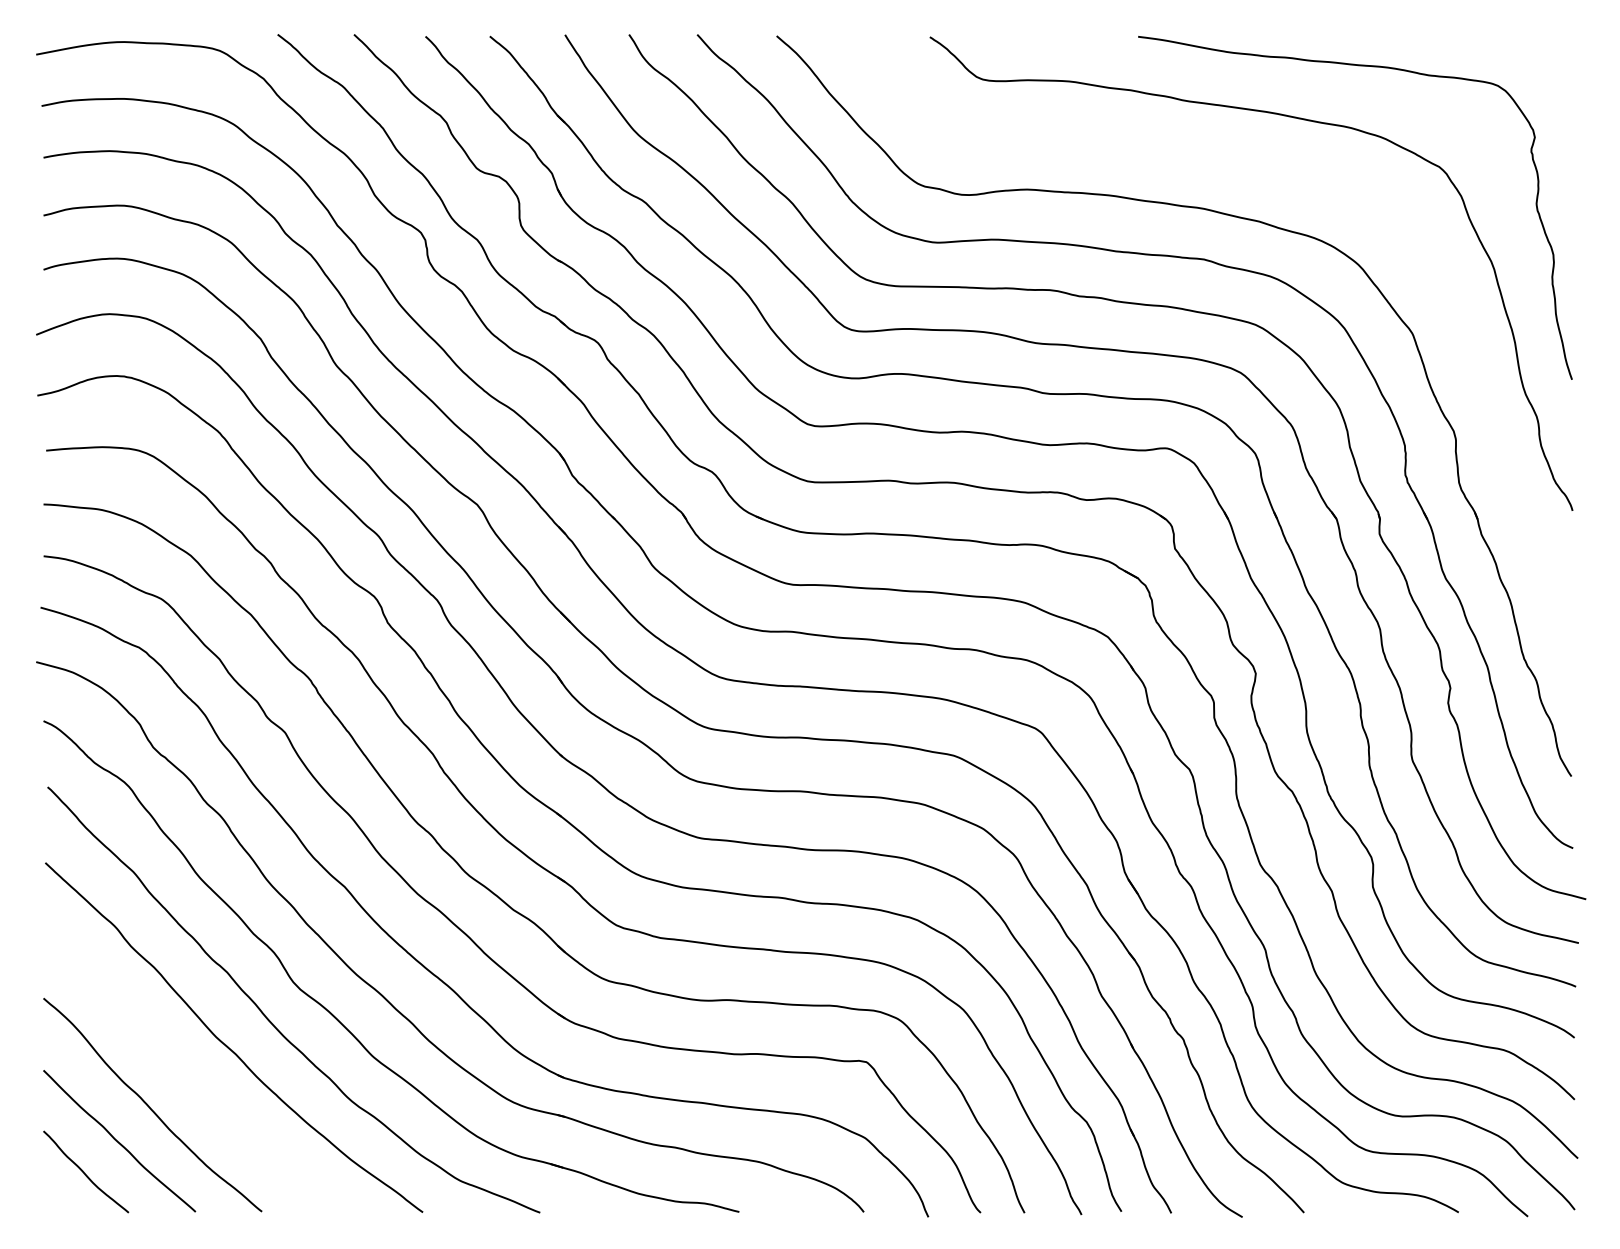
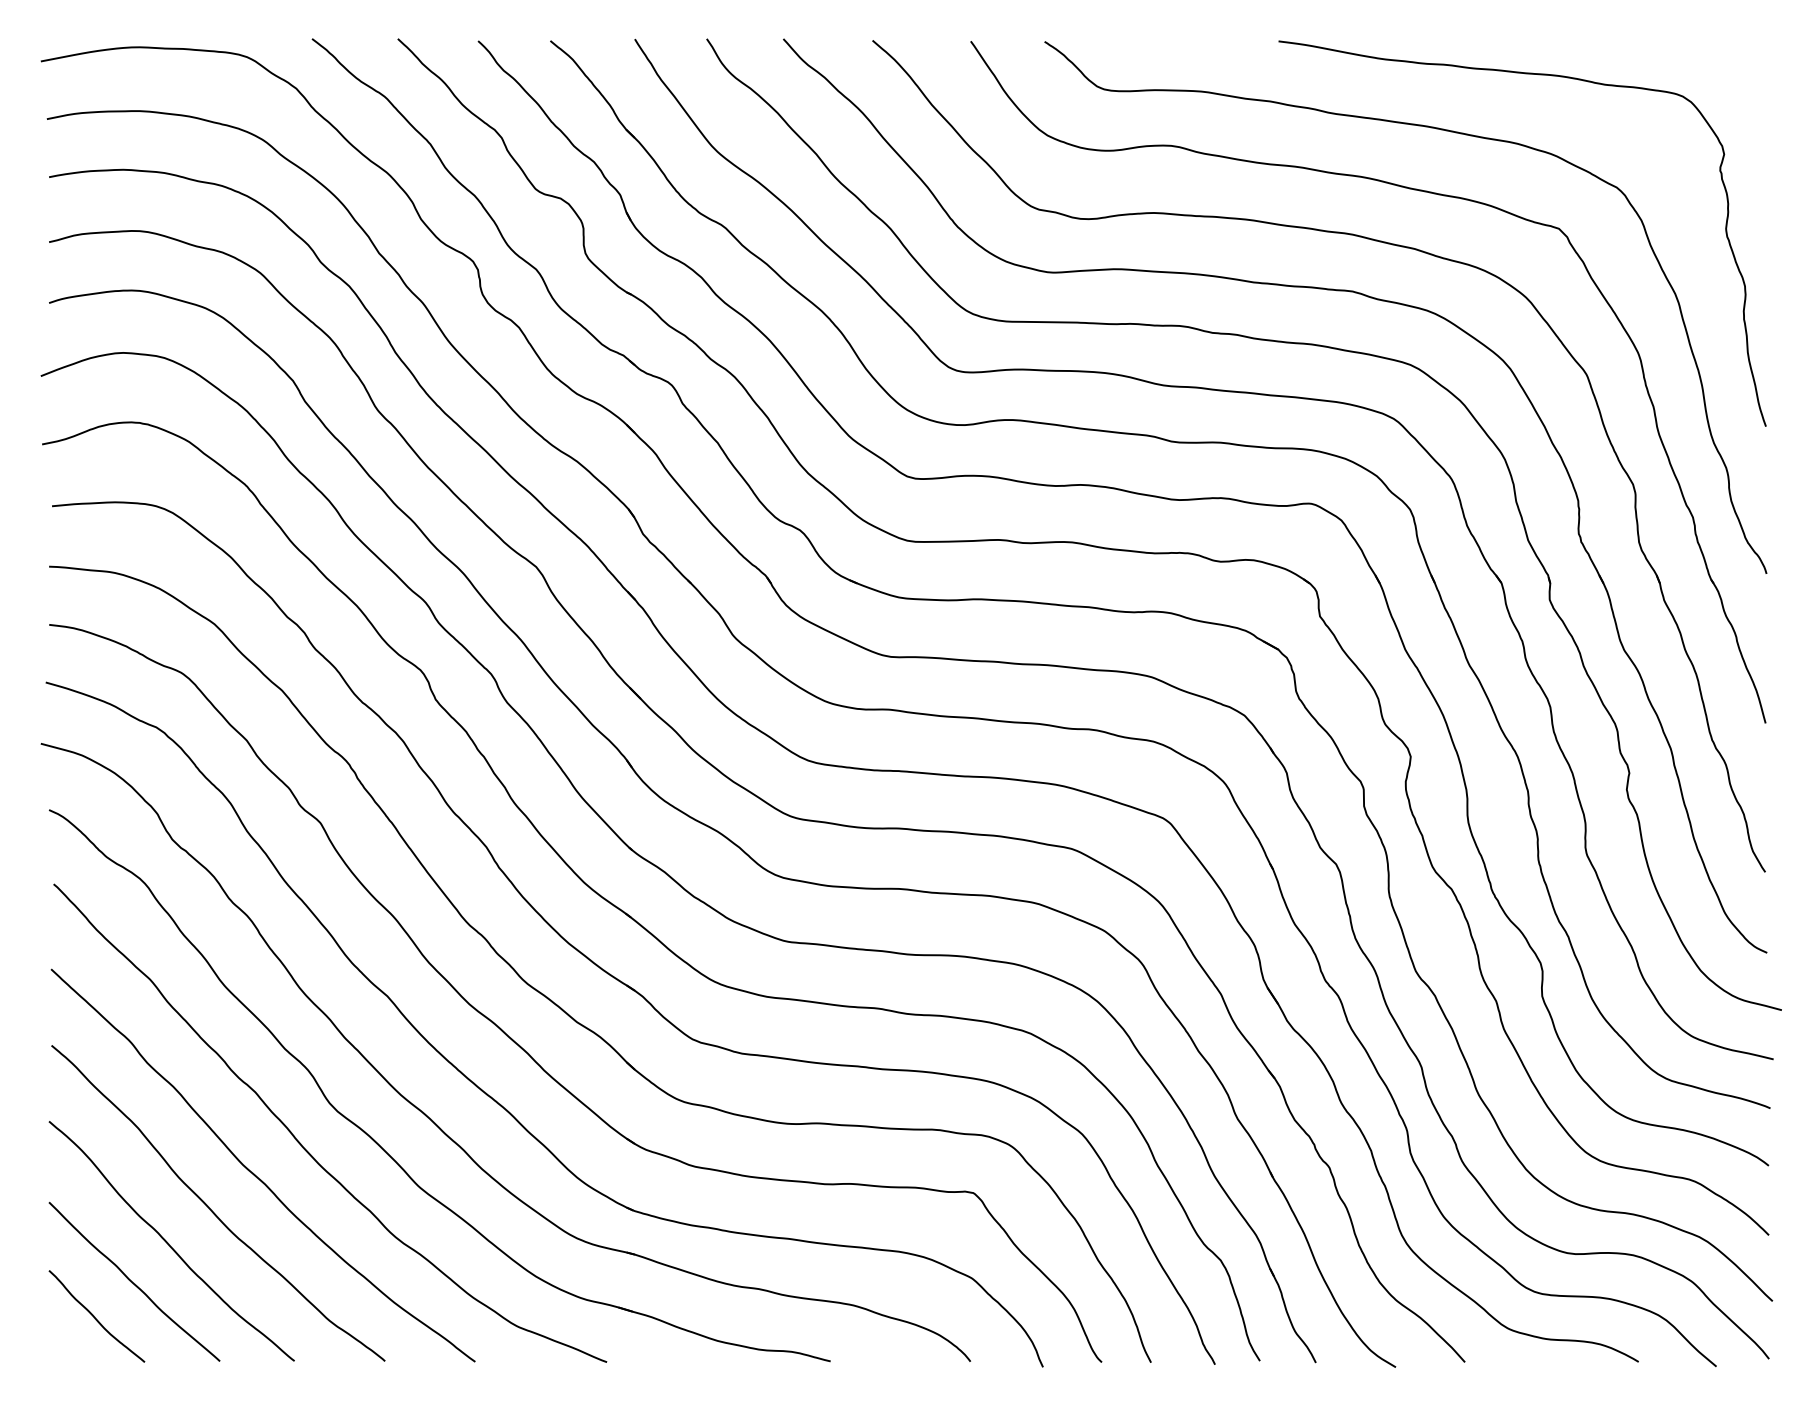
part: (1254, 168) -> (1409, 189), added
curve: (188, 1076) -> (211, 1209), added

